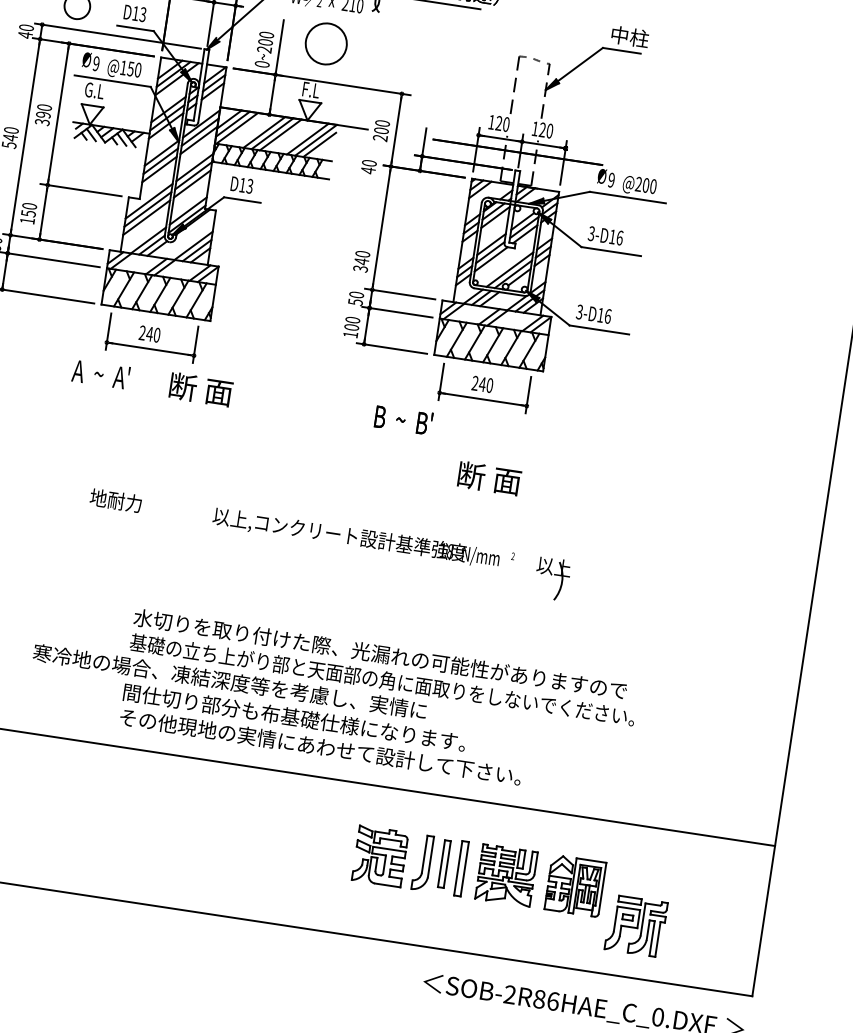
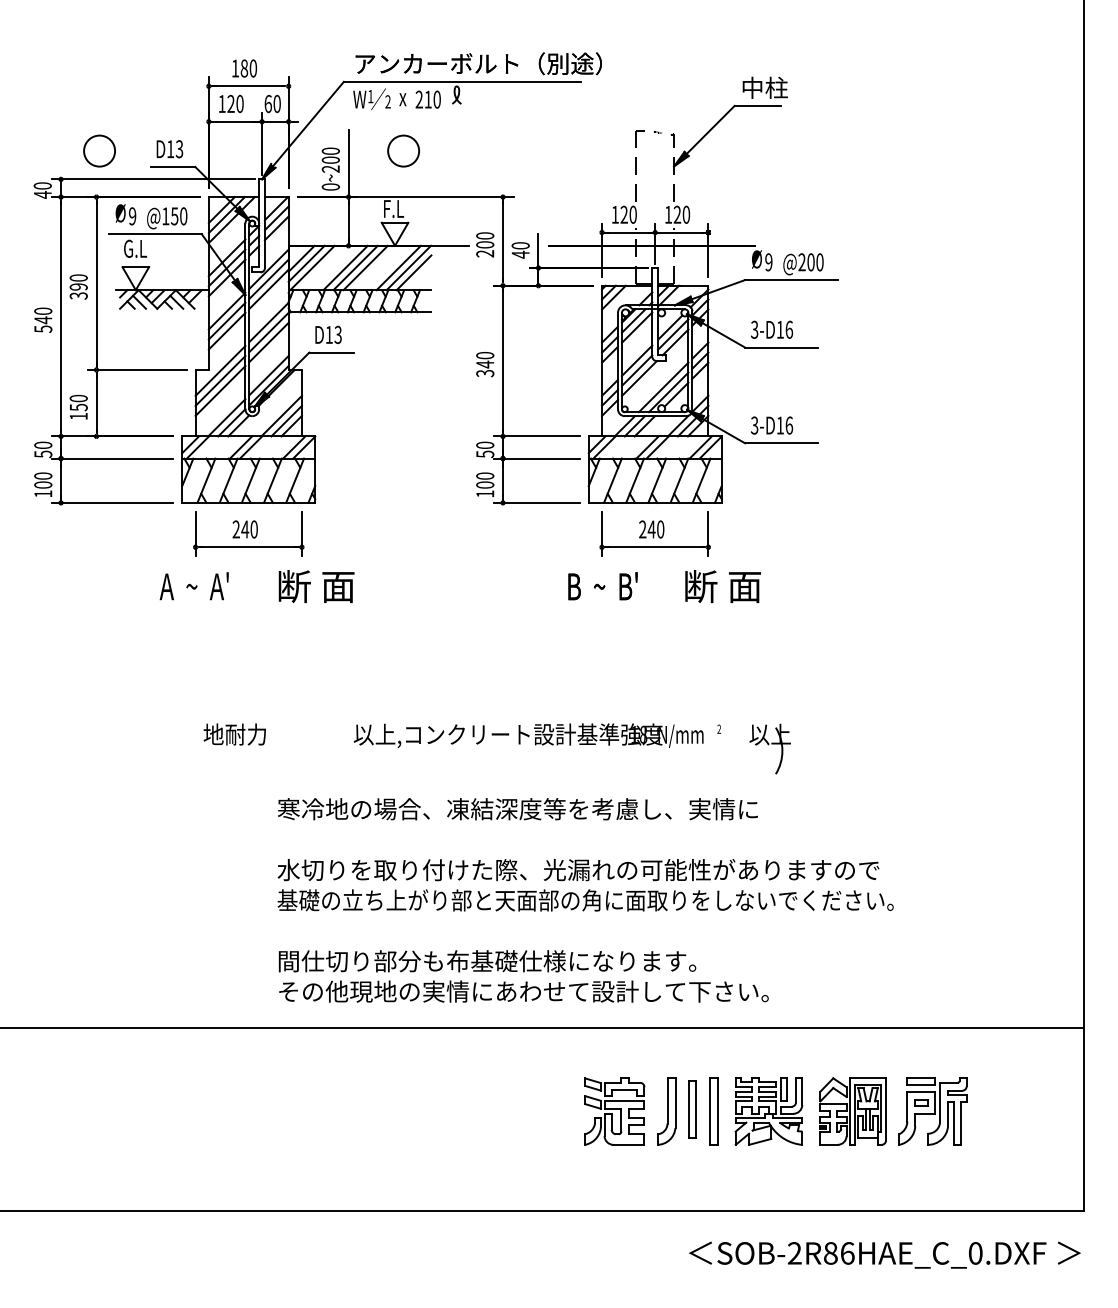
circle: (326, 43) -> (403, 150), size x0.62
text: (368, 167) -> (520, 250), moved
text: (361, 261) -> (485, 364), moved
text: (403, 420) -> (602, 586), moved
text: (489, 478) -> (722, 586), moved
text: (229, 682) -> (517, 809), moved
part: (635, 926) -> (932, 1111), moved

